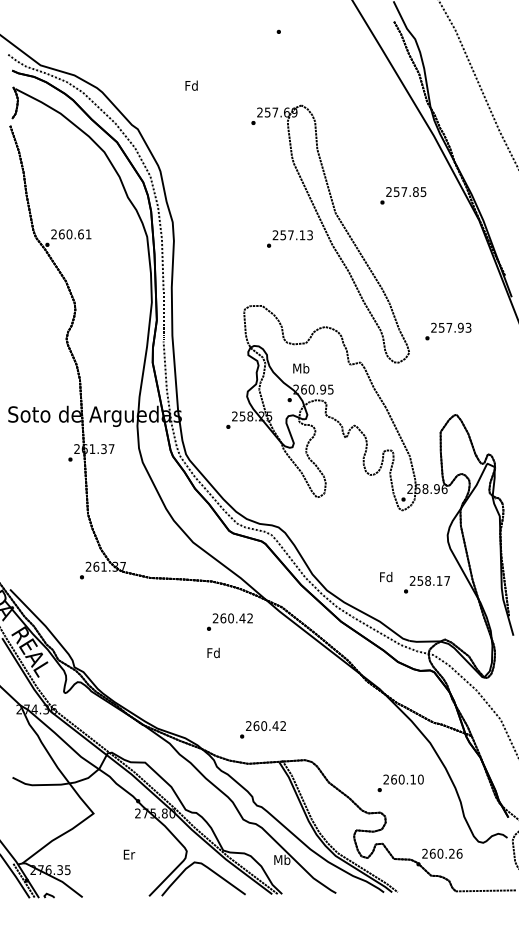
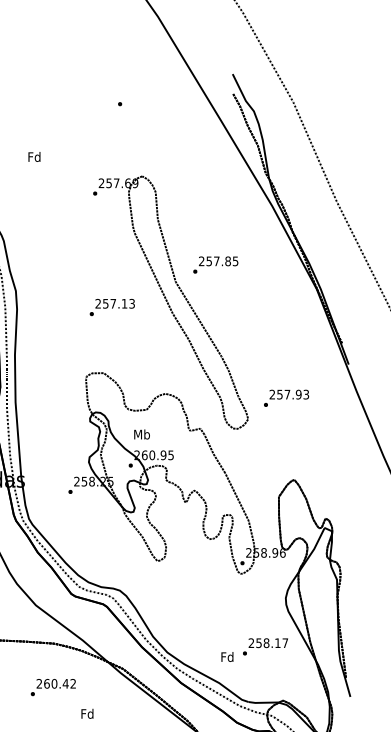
text: (403, 195) -> (215, 264), moved
text: (289, 238) -> (111, 306), moved
text: (386, 577) -> (227, 657), moved
text: (229, 621) -> (52, 686), moved
text: (213, 652) -> (87, 713), moved

